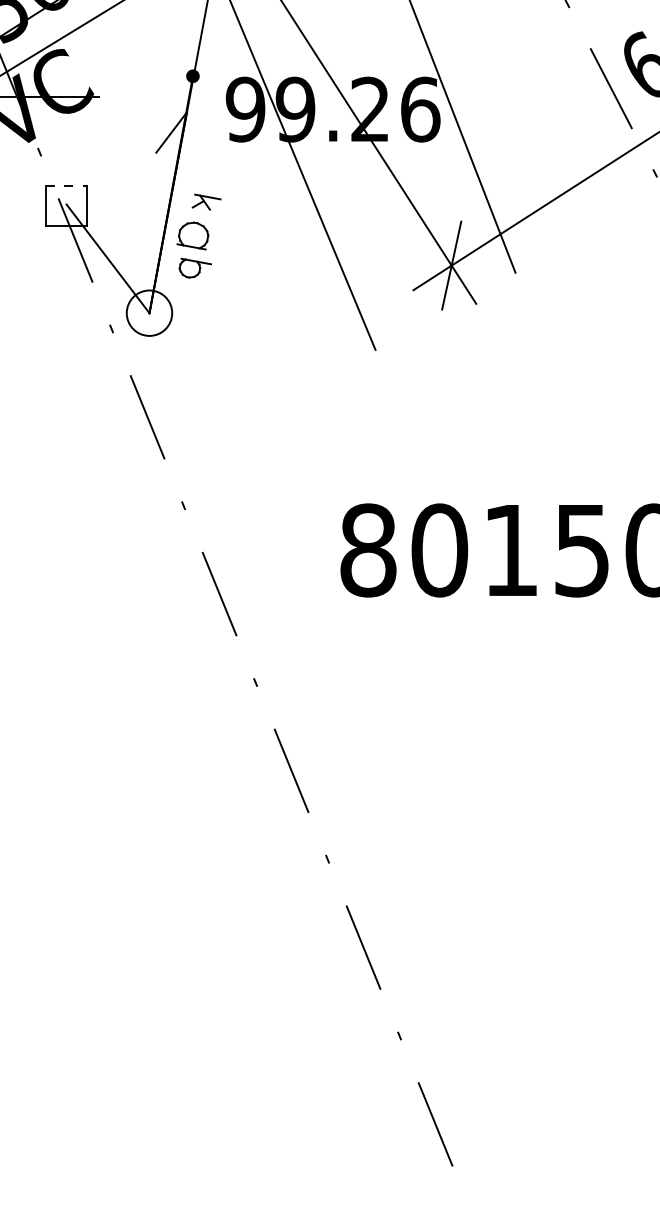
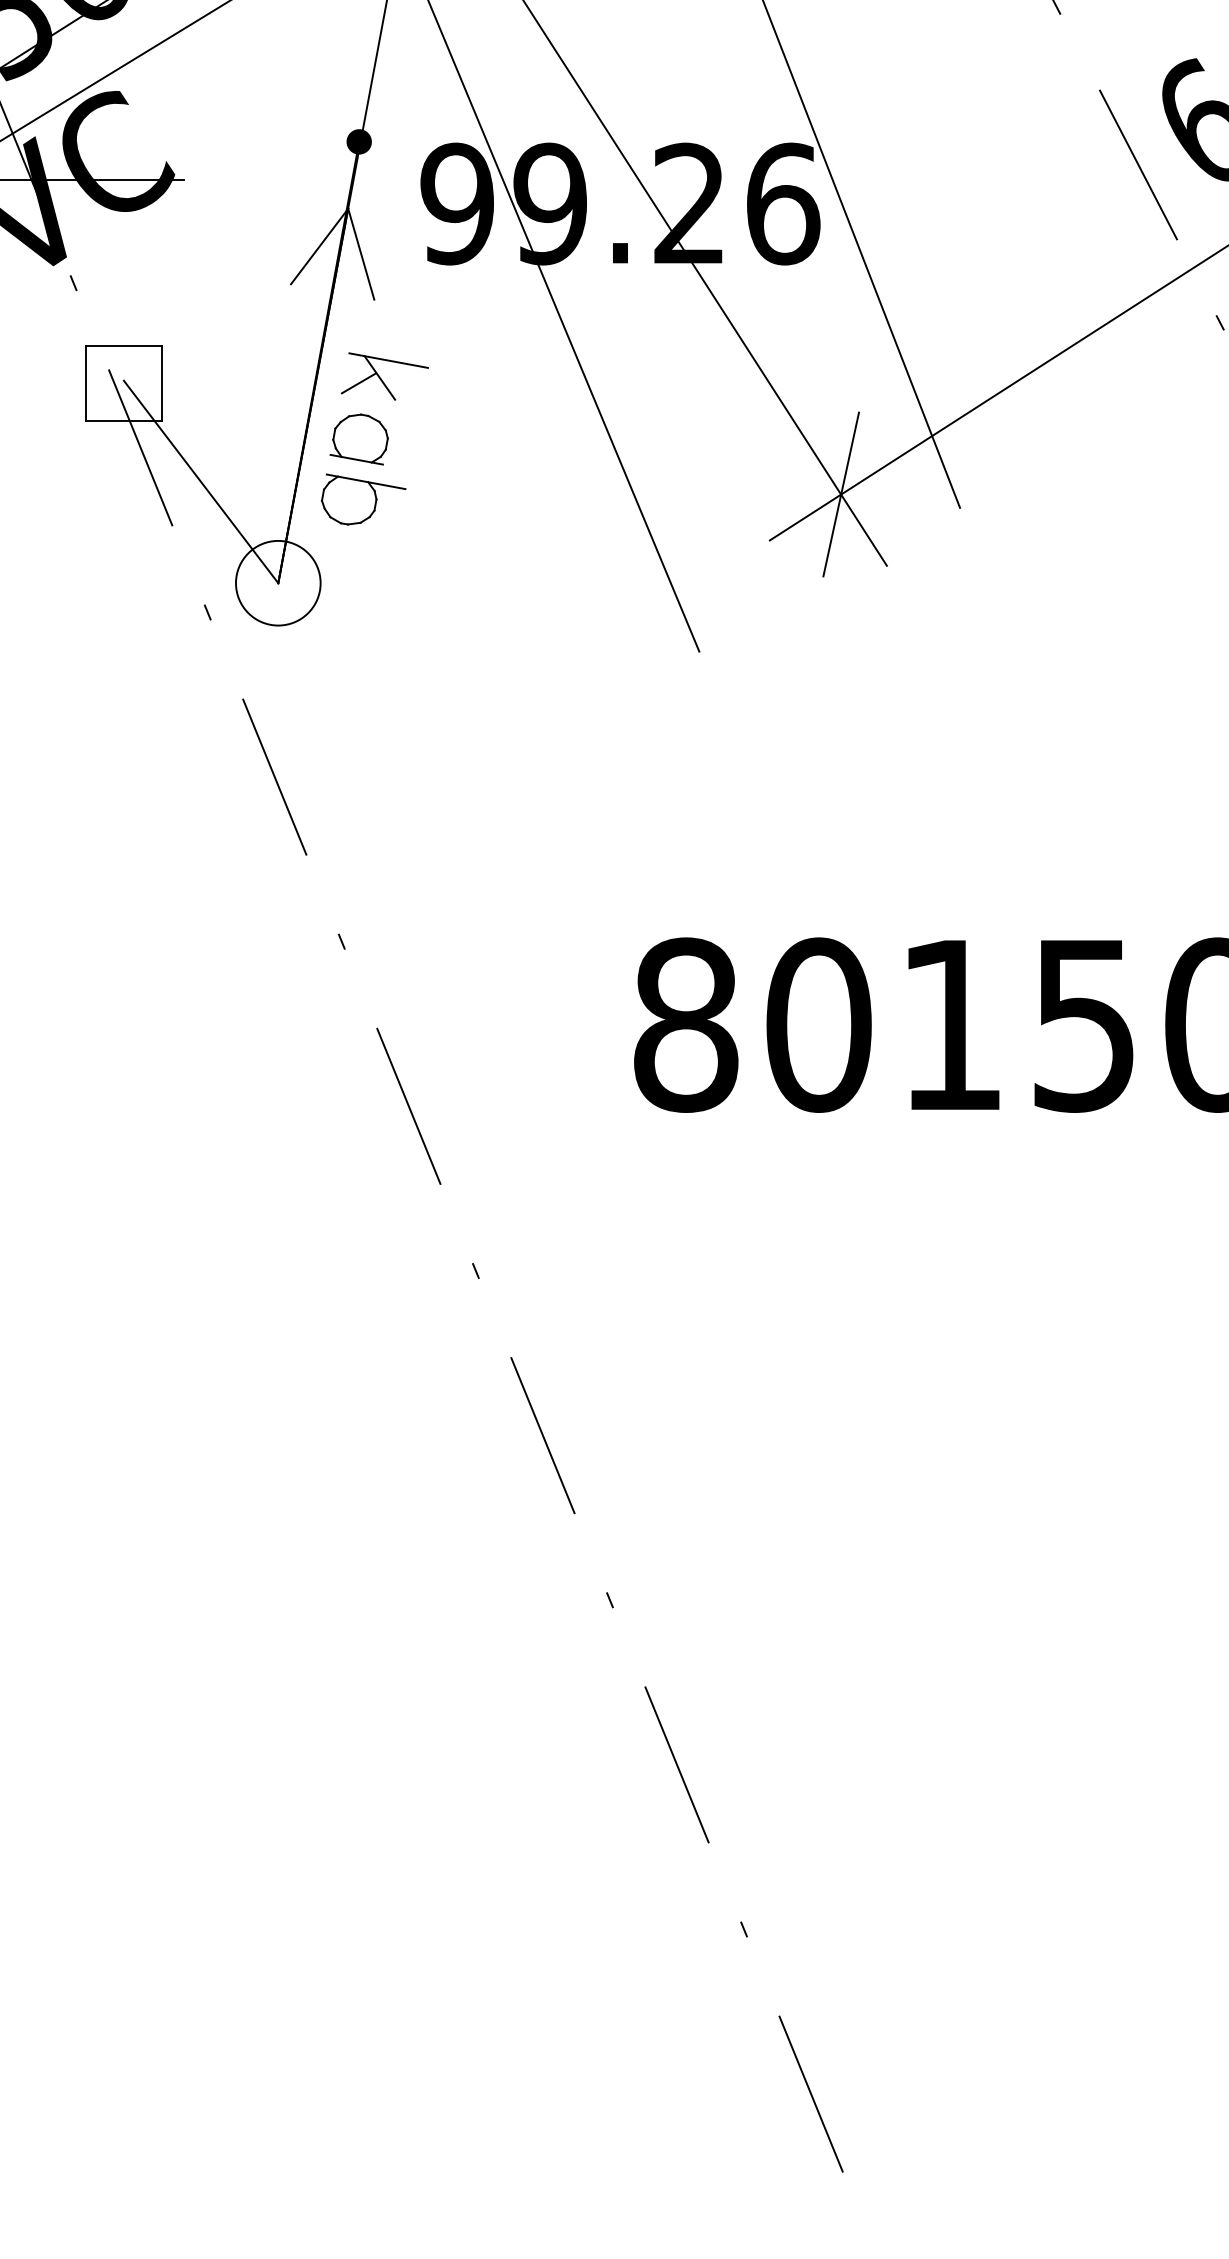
line: (194, 136) -> (362, 254), added
line: (66, 185) -> (123, 345), dashed -> solid
part: (206, 201) -> (384, 375), size x1.67
part: (195, 267) -> (363, 498), size x1.43

